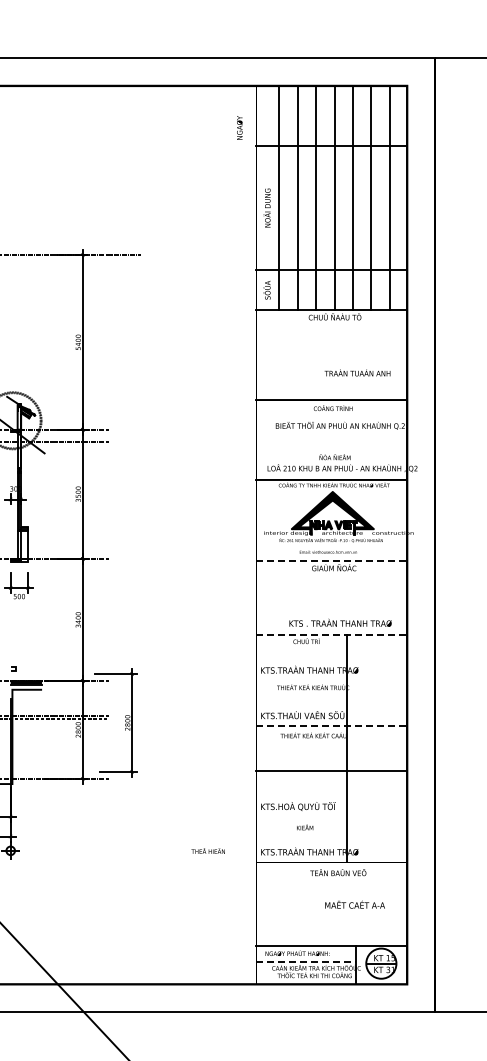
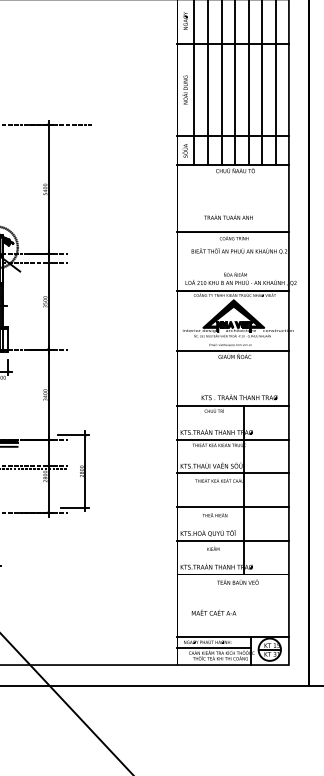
text: (239, 127) -> (185, 20), moved
text: (357, 372) -> (228, 216), moved
line: (332, 560) -> (233, 351), dashed -> solid
line: (332, 634) -> (233, 405), dashed -> solid
line: (331, 680) -> (232, 439), added
line: (332, 725) -> (233, 473), dashed -> solid
line: (331, 816) -> (232, 540), added
text: (207, 850) -> (214, 514), moved
text: (354, 904) -> (213, 612), moved
line: (306, 961) -> (214, 648), dashed -> solid

